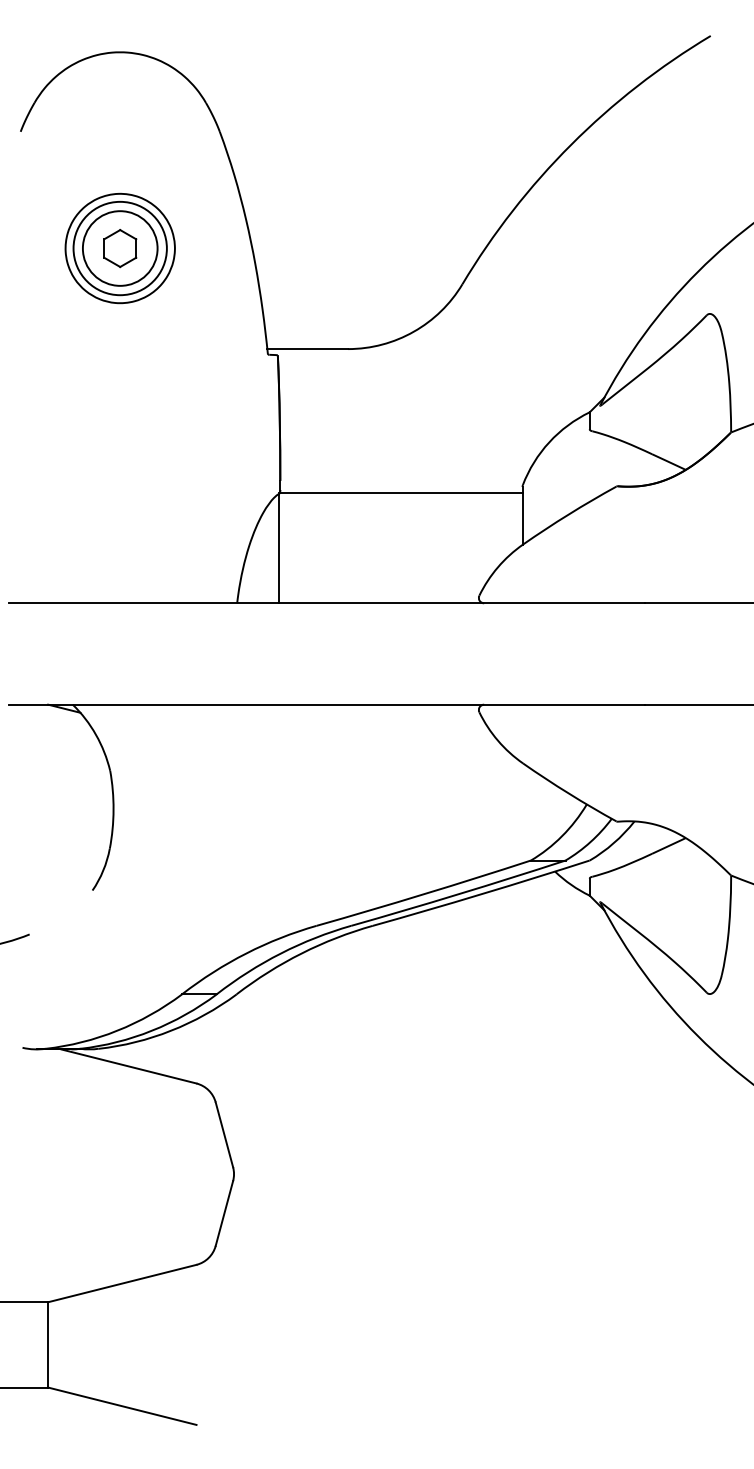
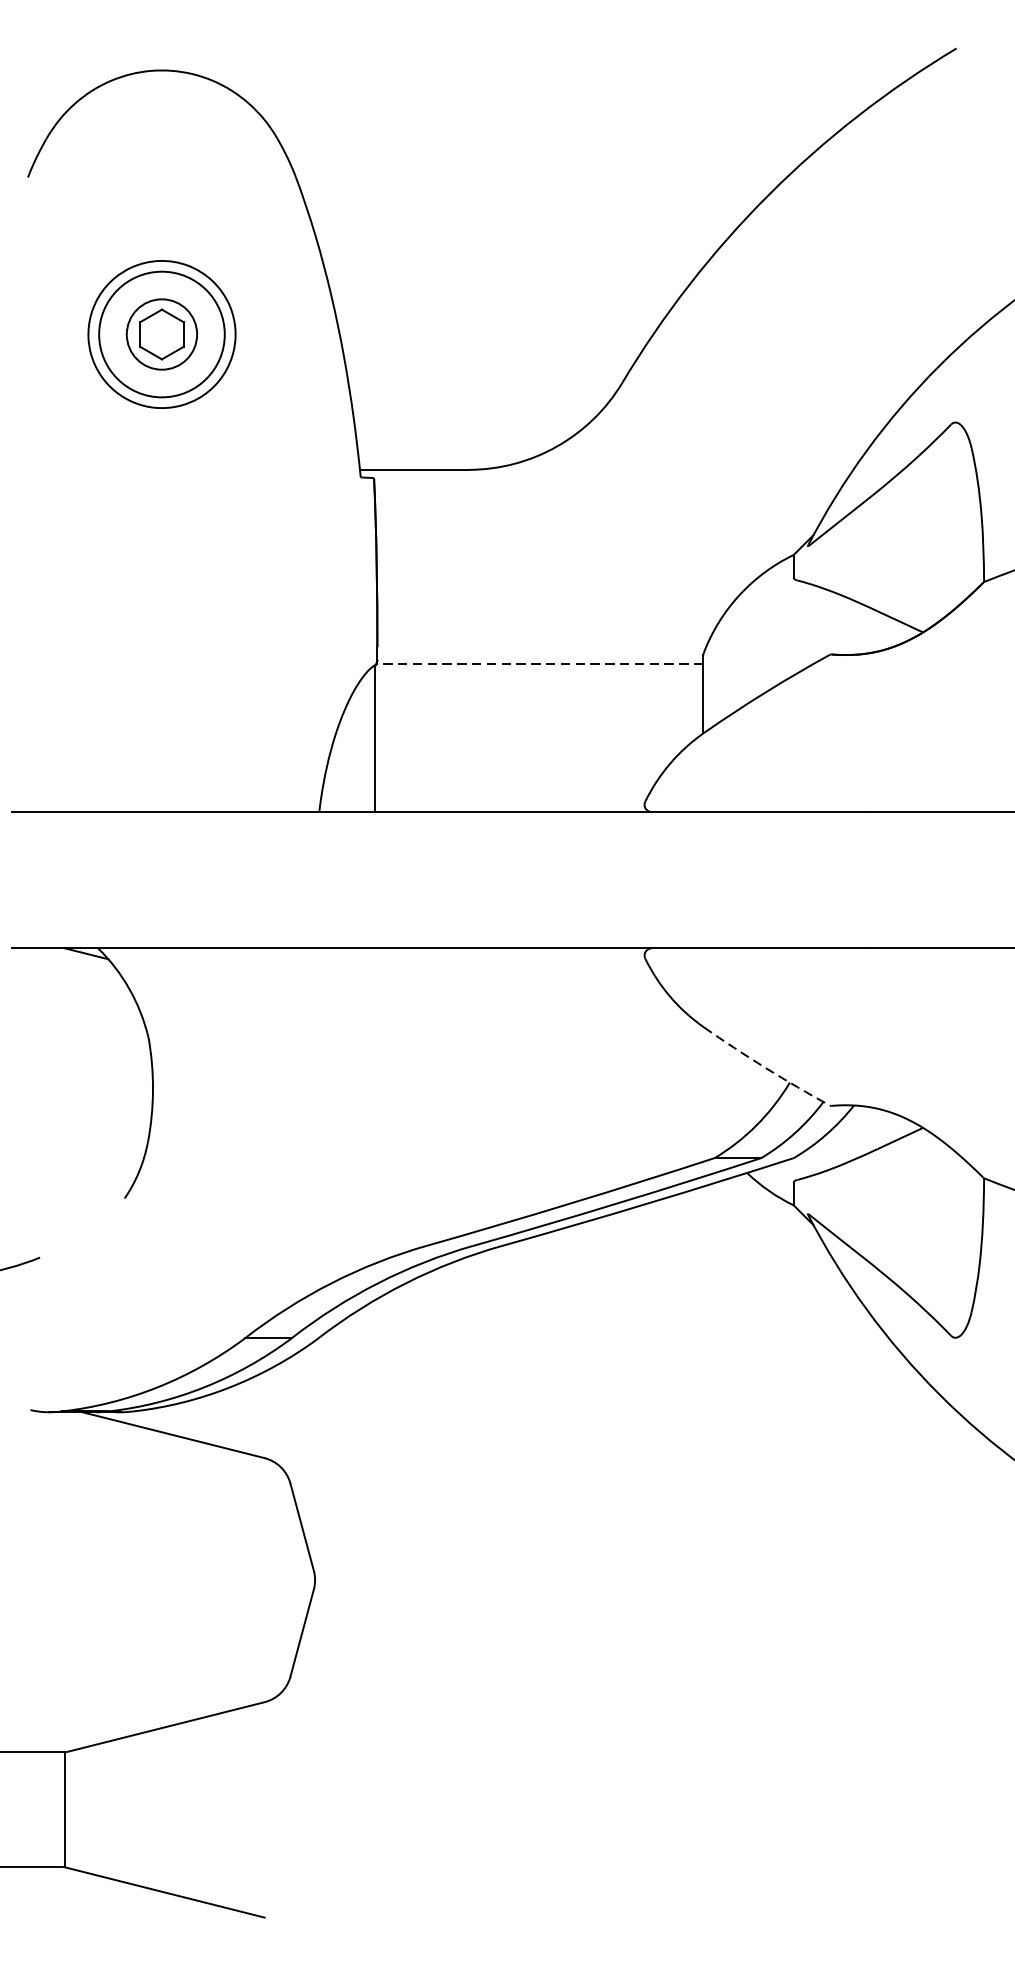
circle: (119, 248) -> (160, 334), size x0.7
line: (401, 493) -> (540, 664), solid -> dashed
arc: (568, 793) -> (765, 1067), solid -> dashed

